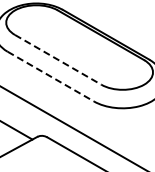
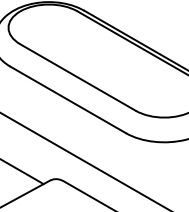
line: (58, 59) -> (78, 77), dashed -> solid
line: (50, 76) -> (67, 99), dashed -> solid

